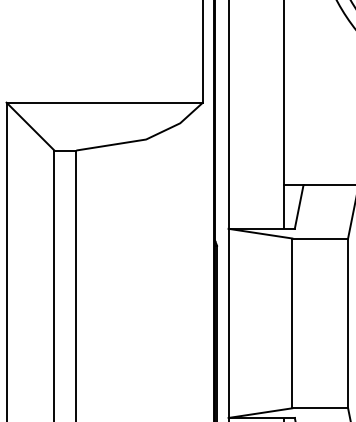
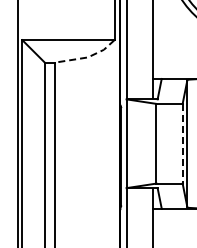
line: (145, 139) -> (87, 57), solid -> dashed
line: (347, 322) -> (182, 143), solid -> dashed

